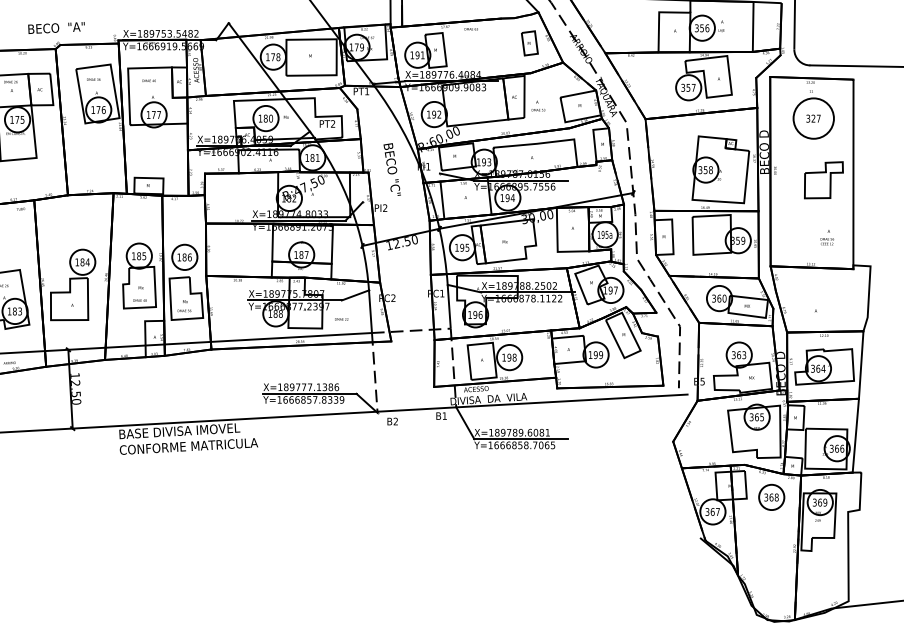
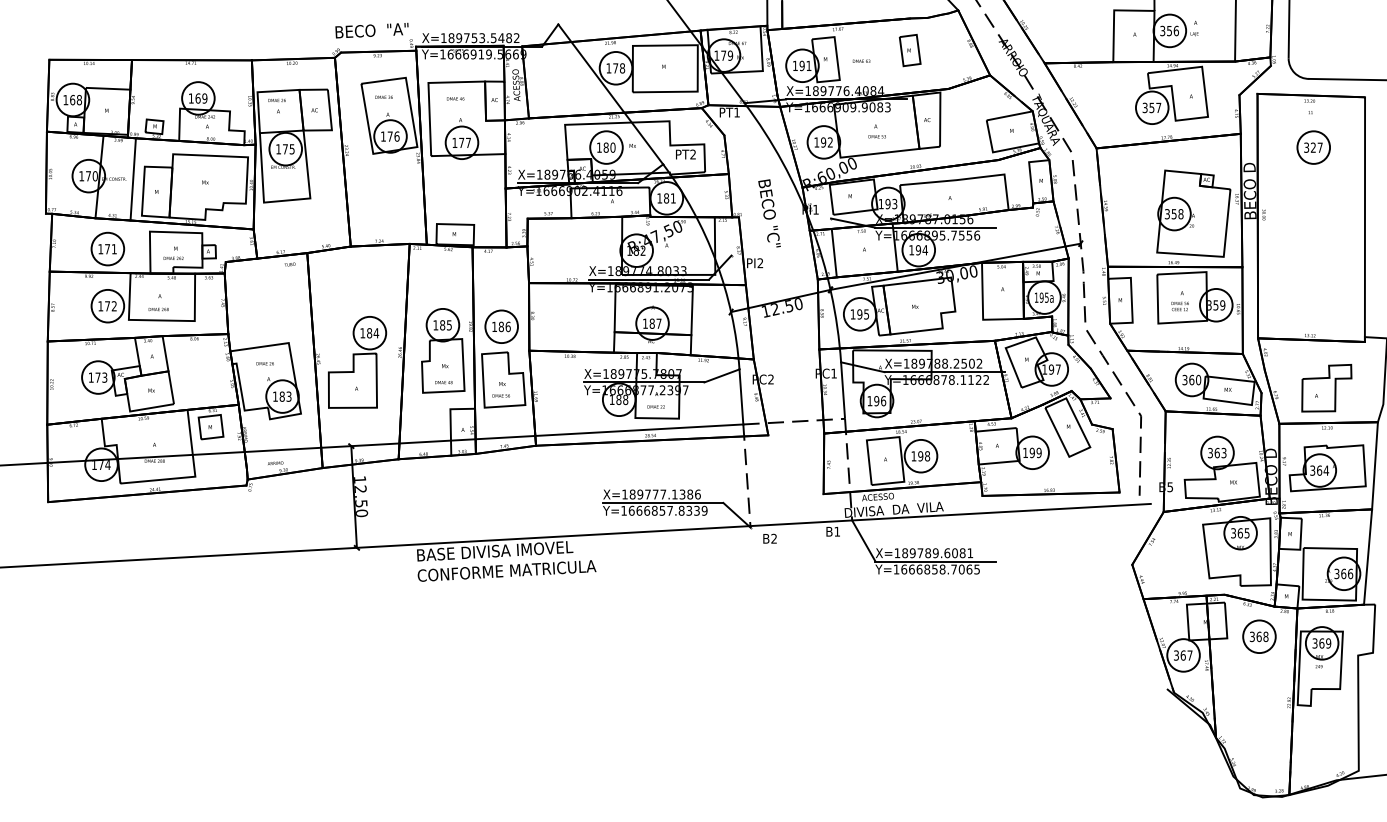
text: (56, 27) -> (371, 30), moved
text: (471, 28) -> (861, 60), moved
part: (529, 43) -> (909, 50), moved
text: (537, 106) -> (876, 131), moved
circle: (813, 118) -> (1313, 147), size x0.62
part: (823, 180) -> (1326, 388), moved
text: (826, 237) -> (1179, 301), moved
text: (341, 319) -> (655, 406), moved

